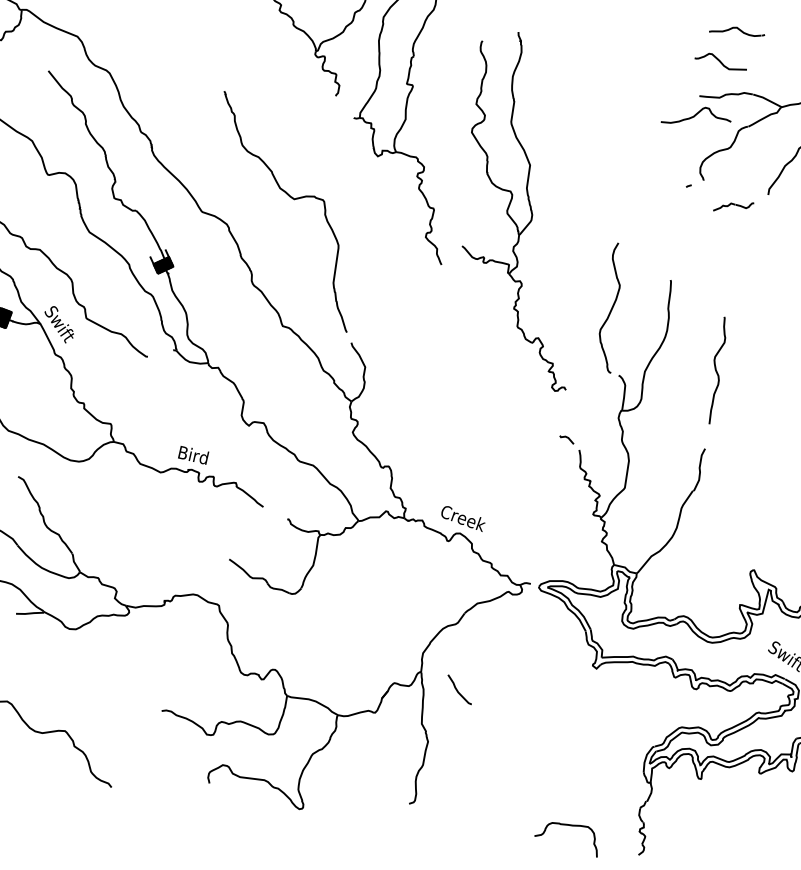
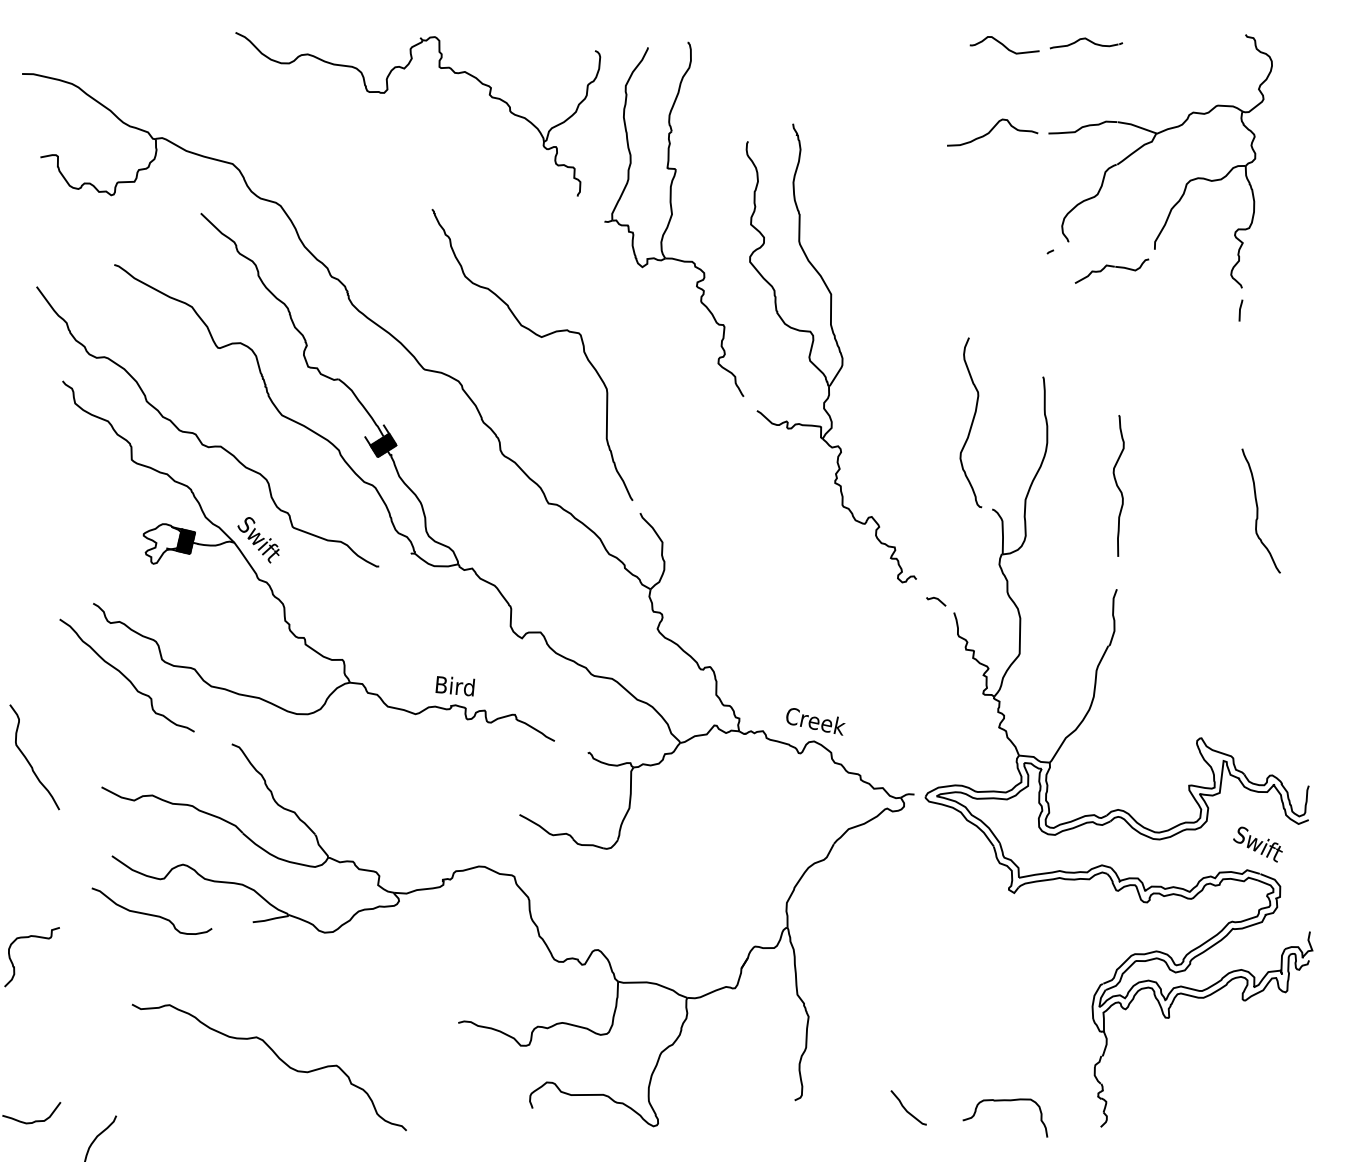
curve: (720, 61) -> (1004, 45), moved
curve: (696, 115) -> (991, 131), moved
part: (733, 206) -> (1111, 270), size x1.43
part: (530, 208) -> (838, 350), moved
curve: (457, 690) -> (906, 1109), moved

